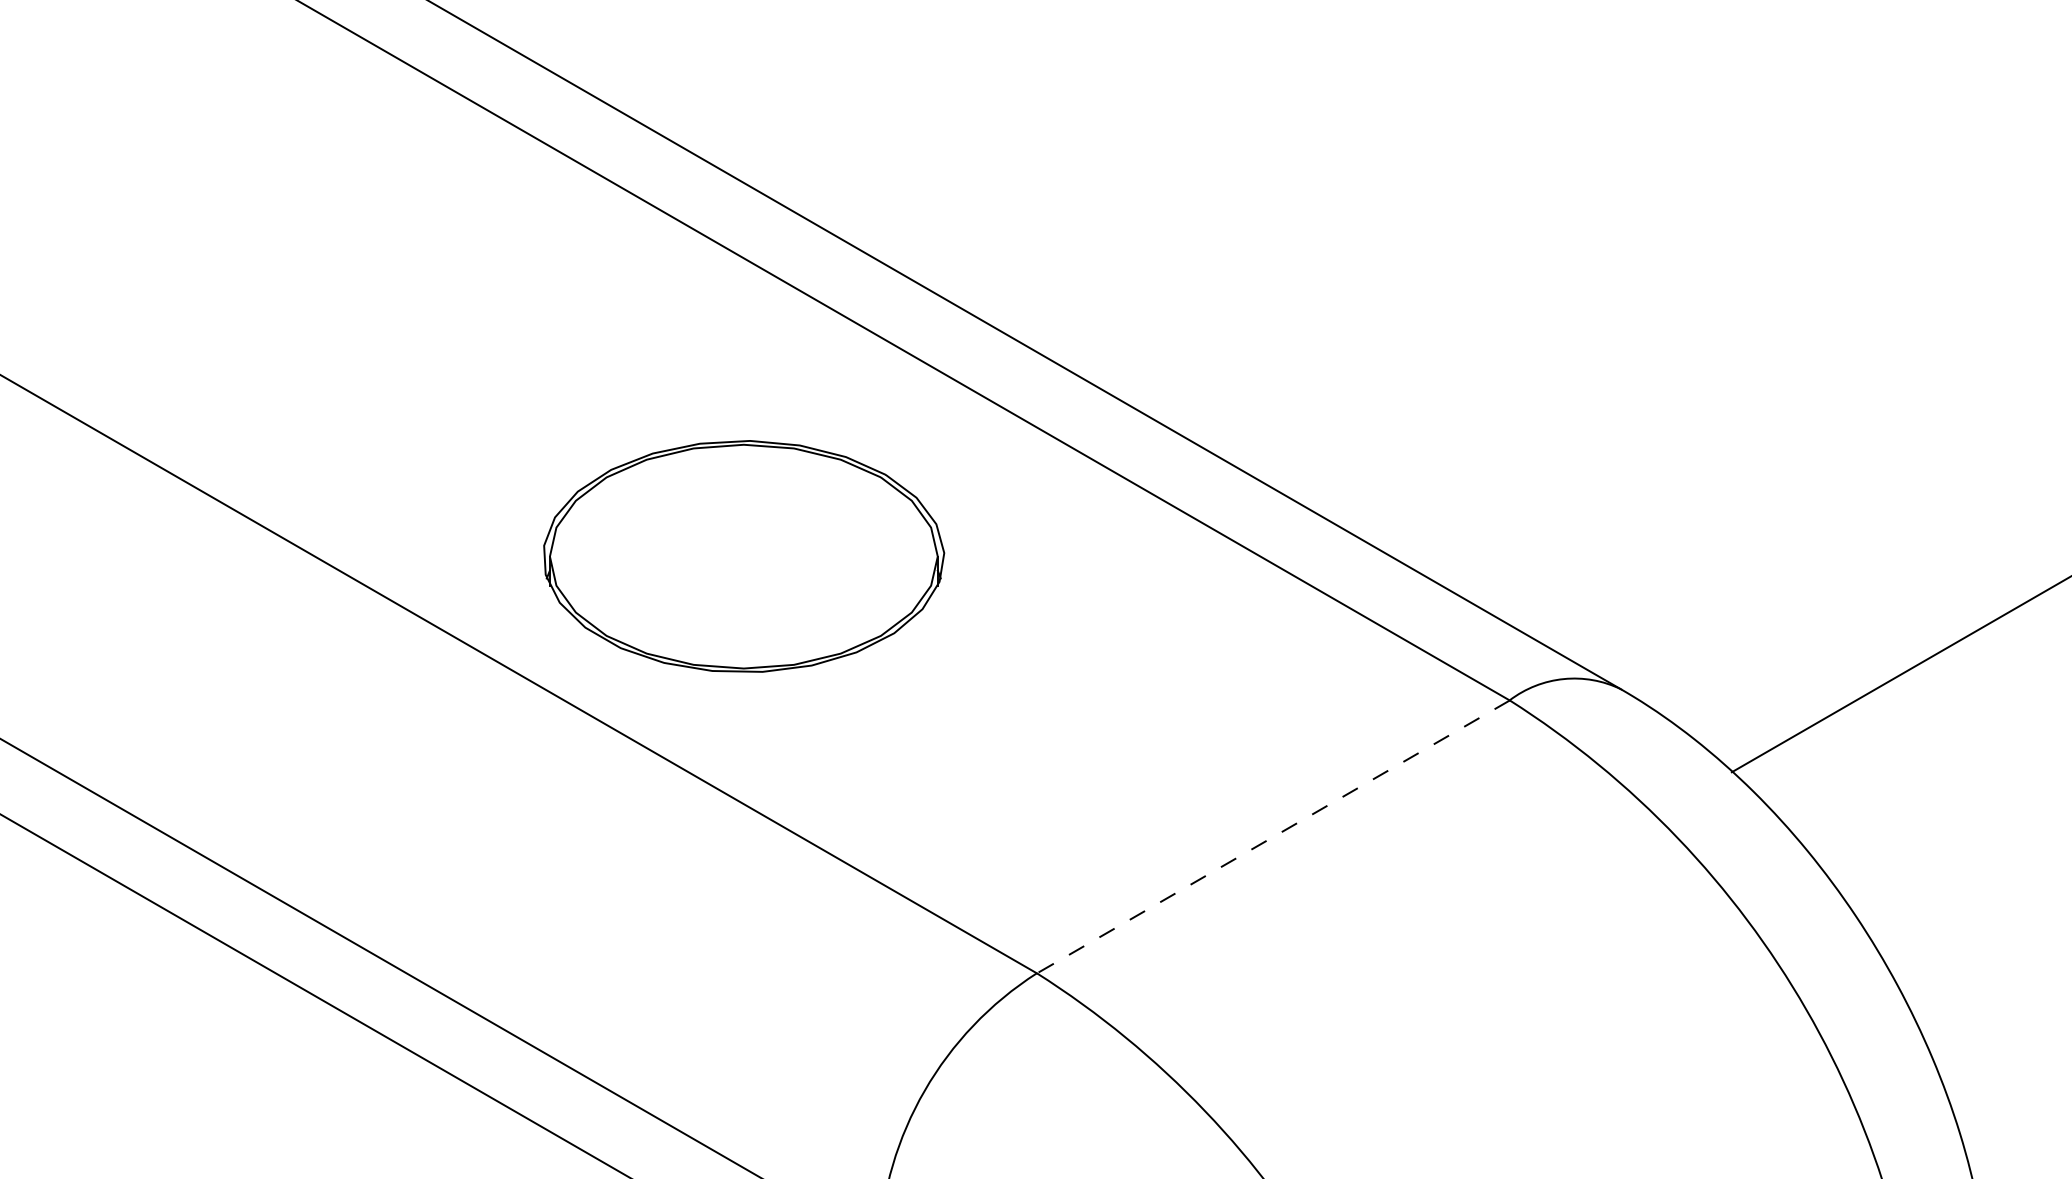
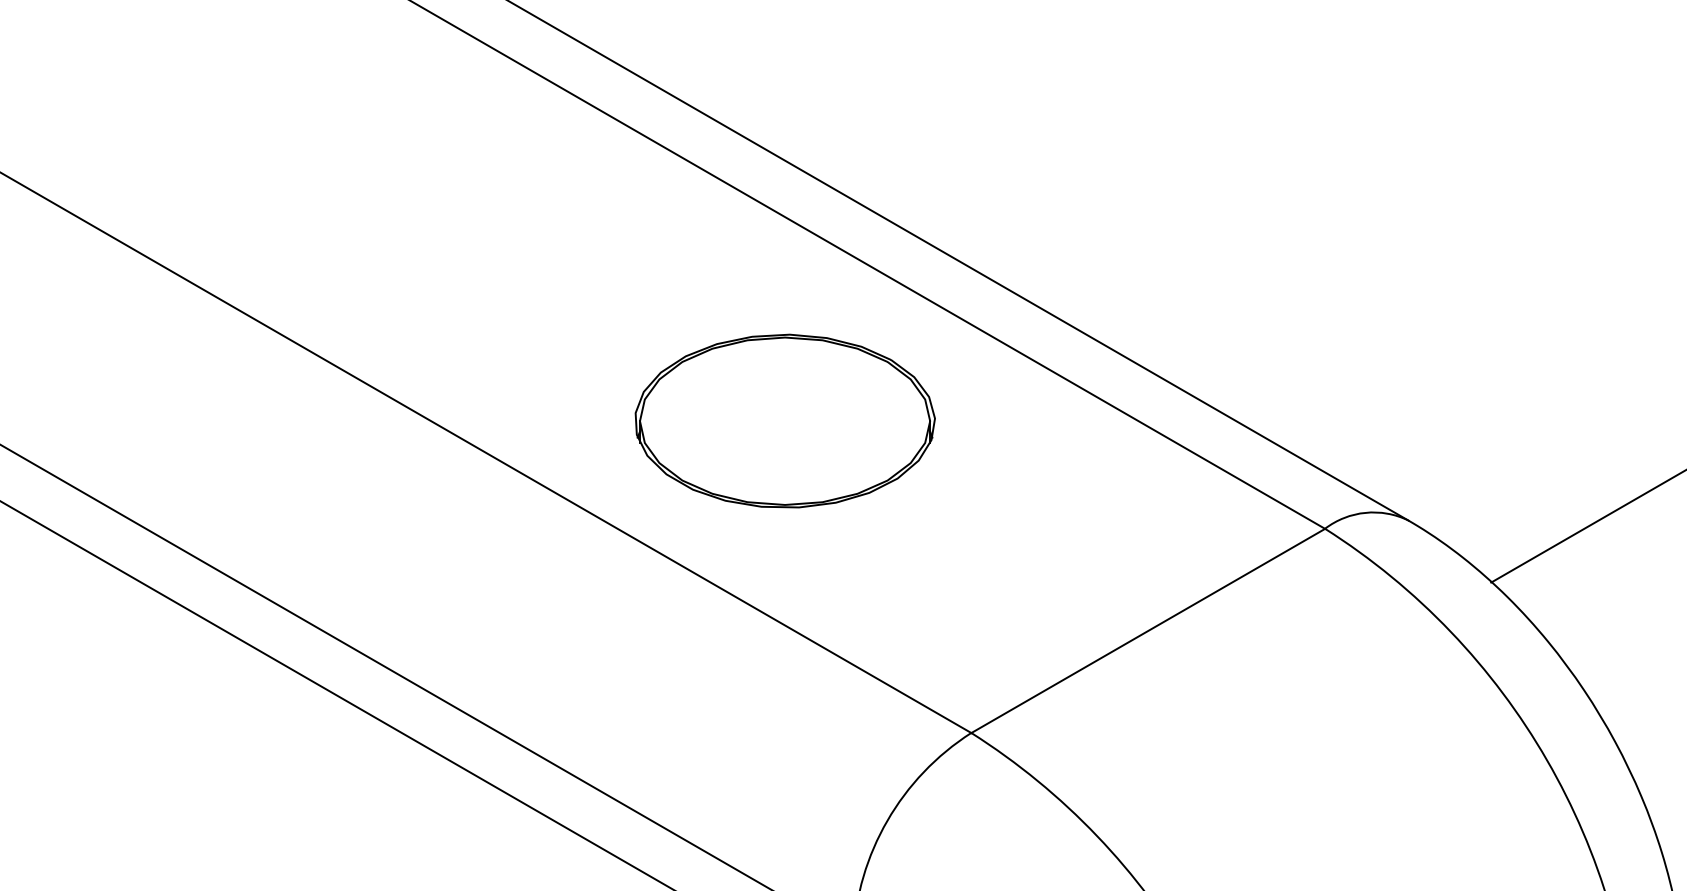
part: (743, 555) -> (784, 420), moved
line: (1272, 837) -> (1147, 631), dashed -> solid

